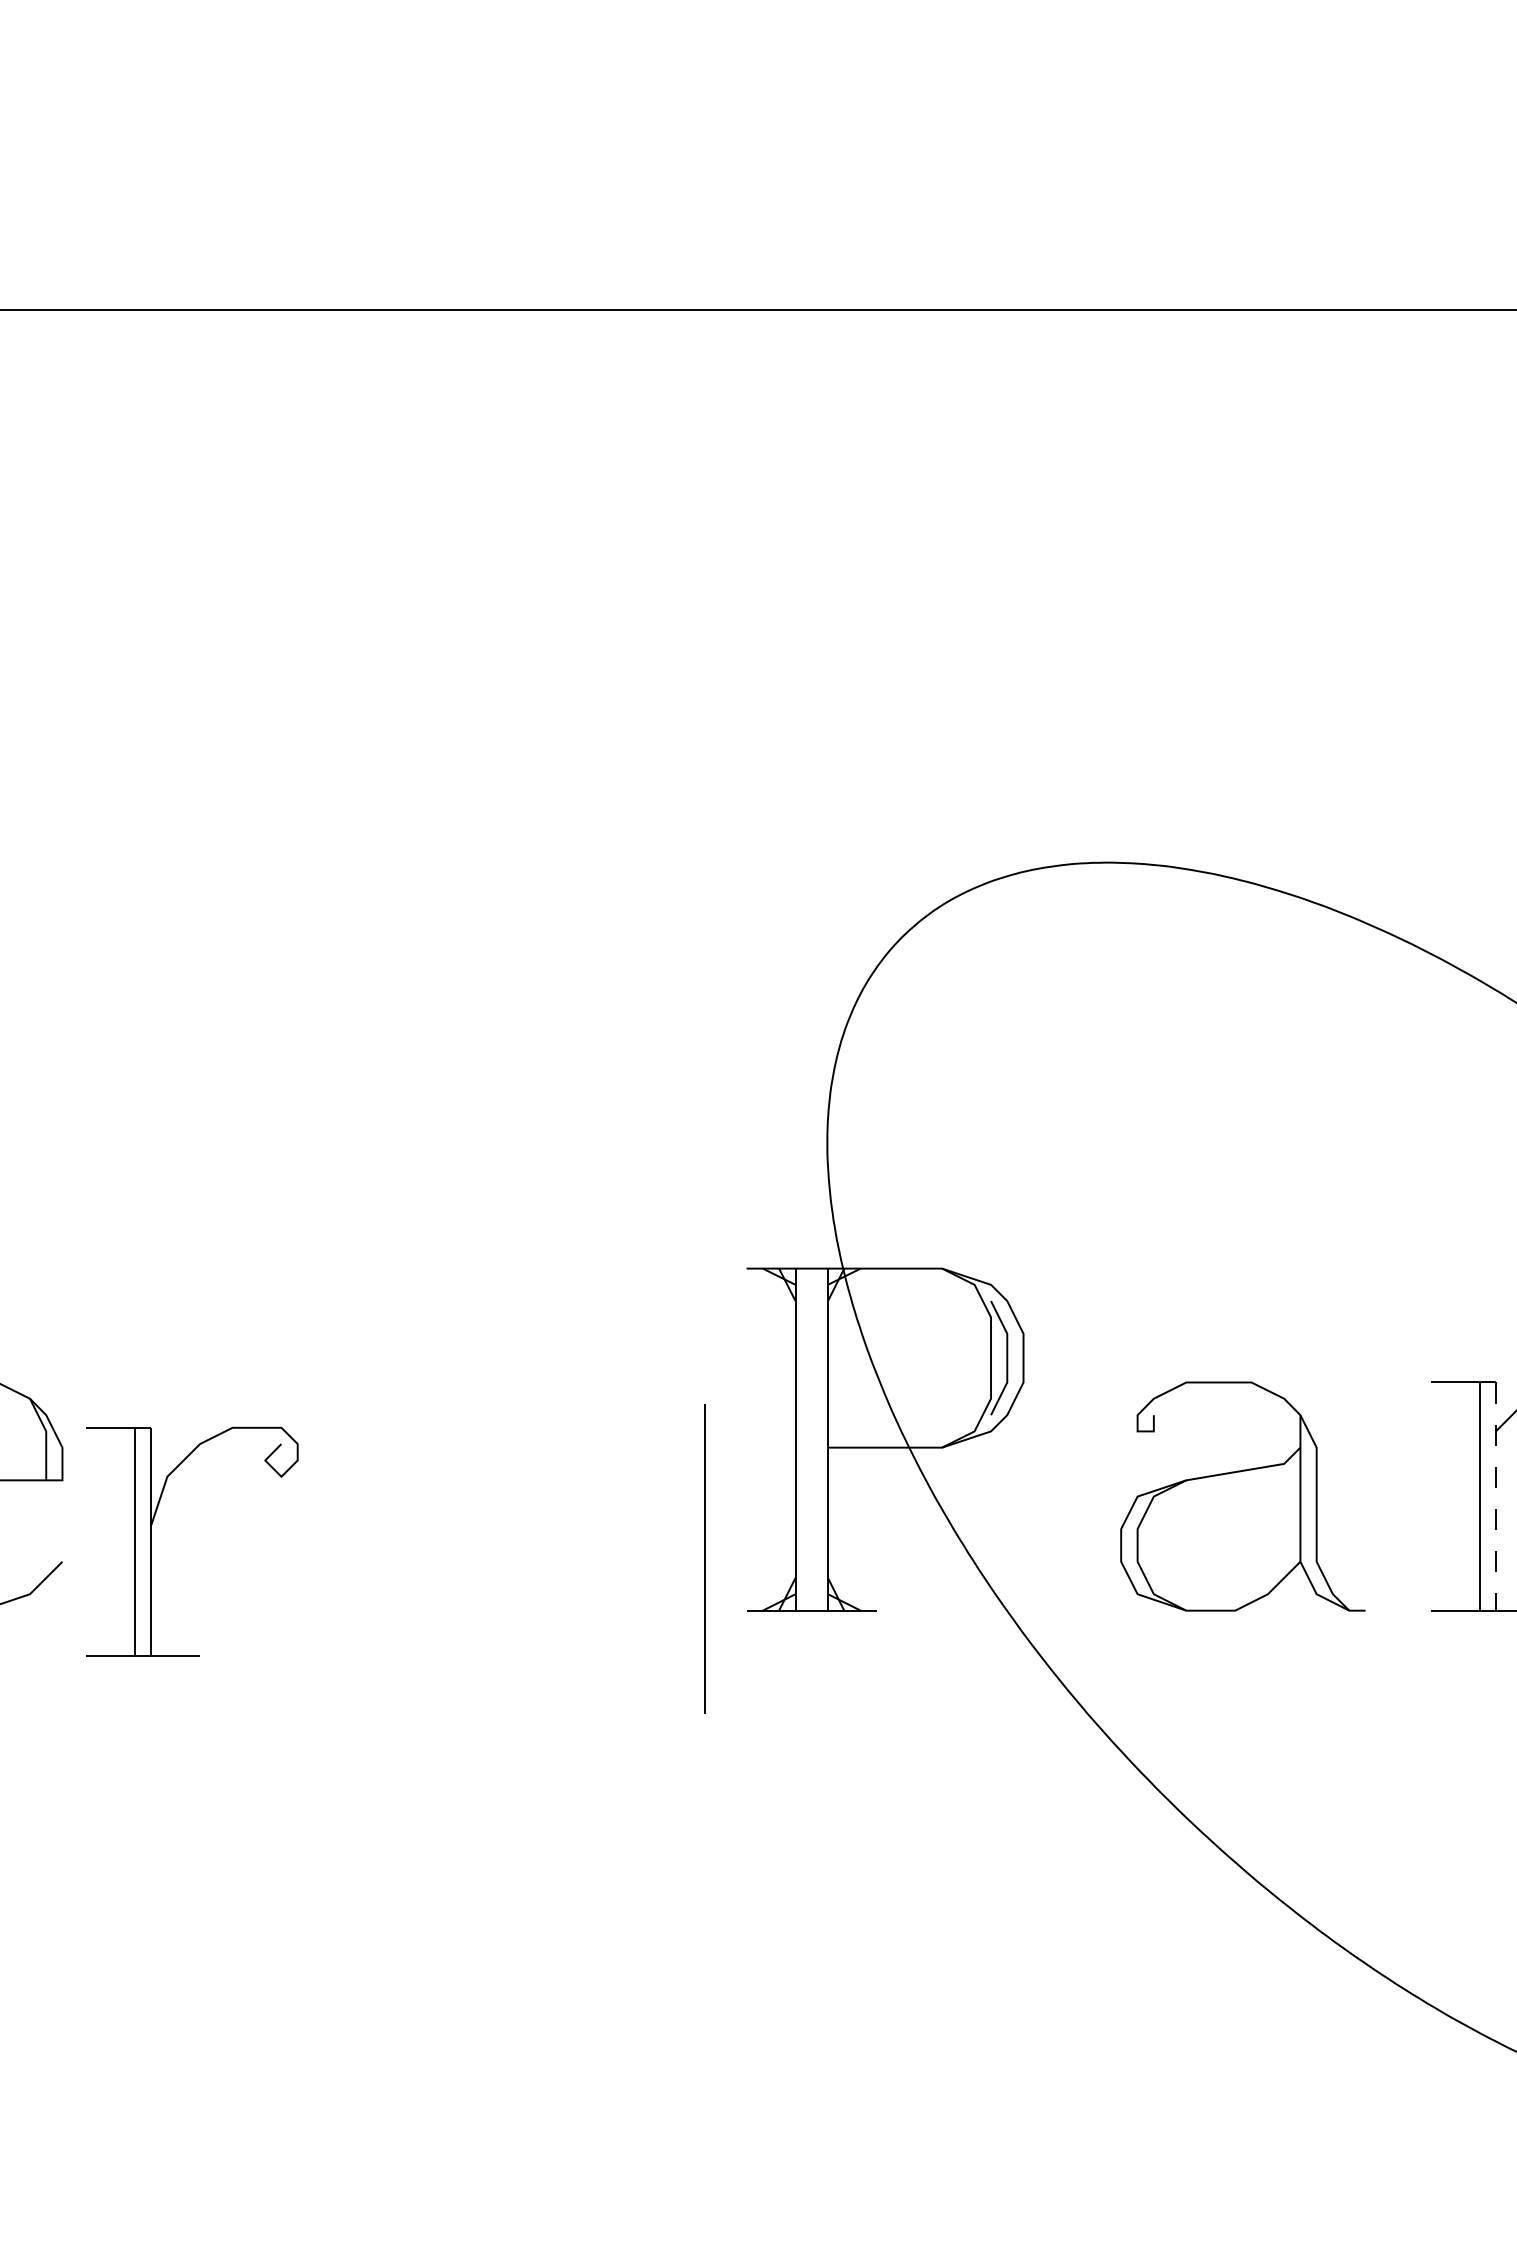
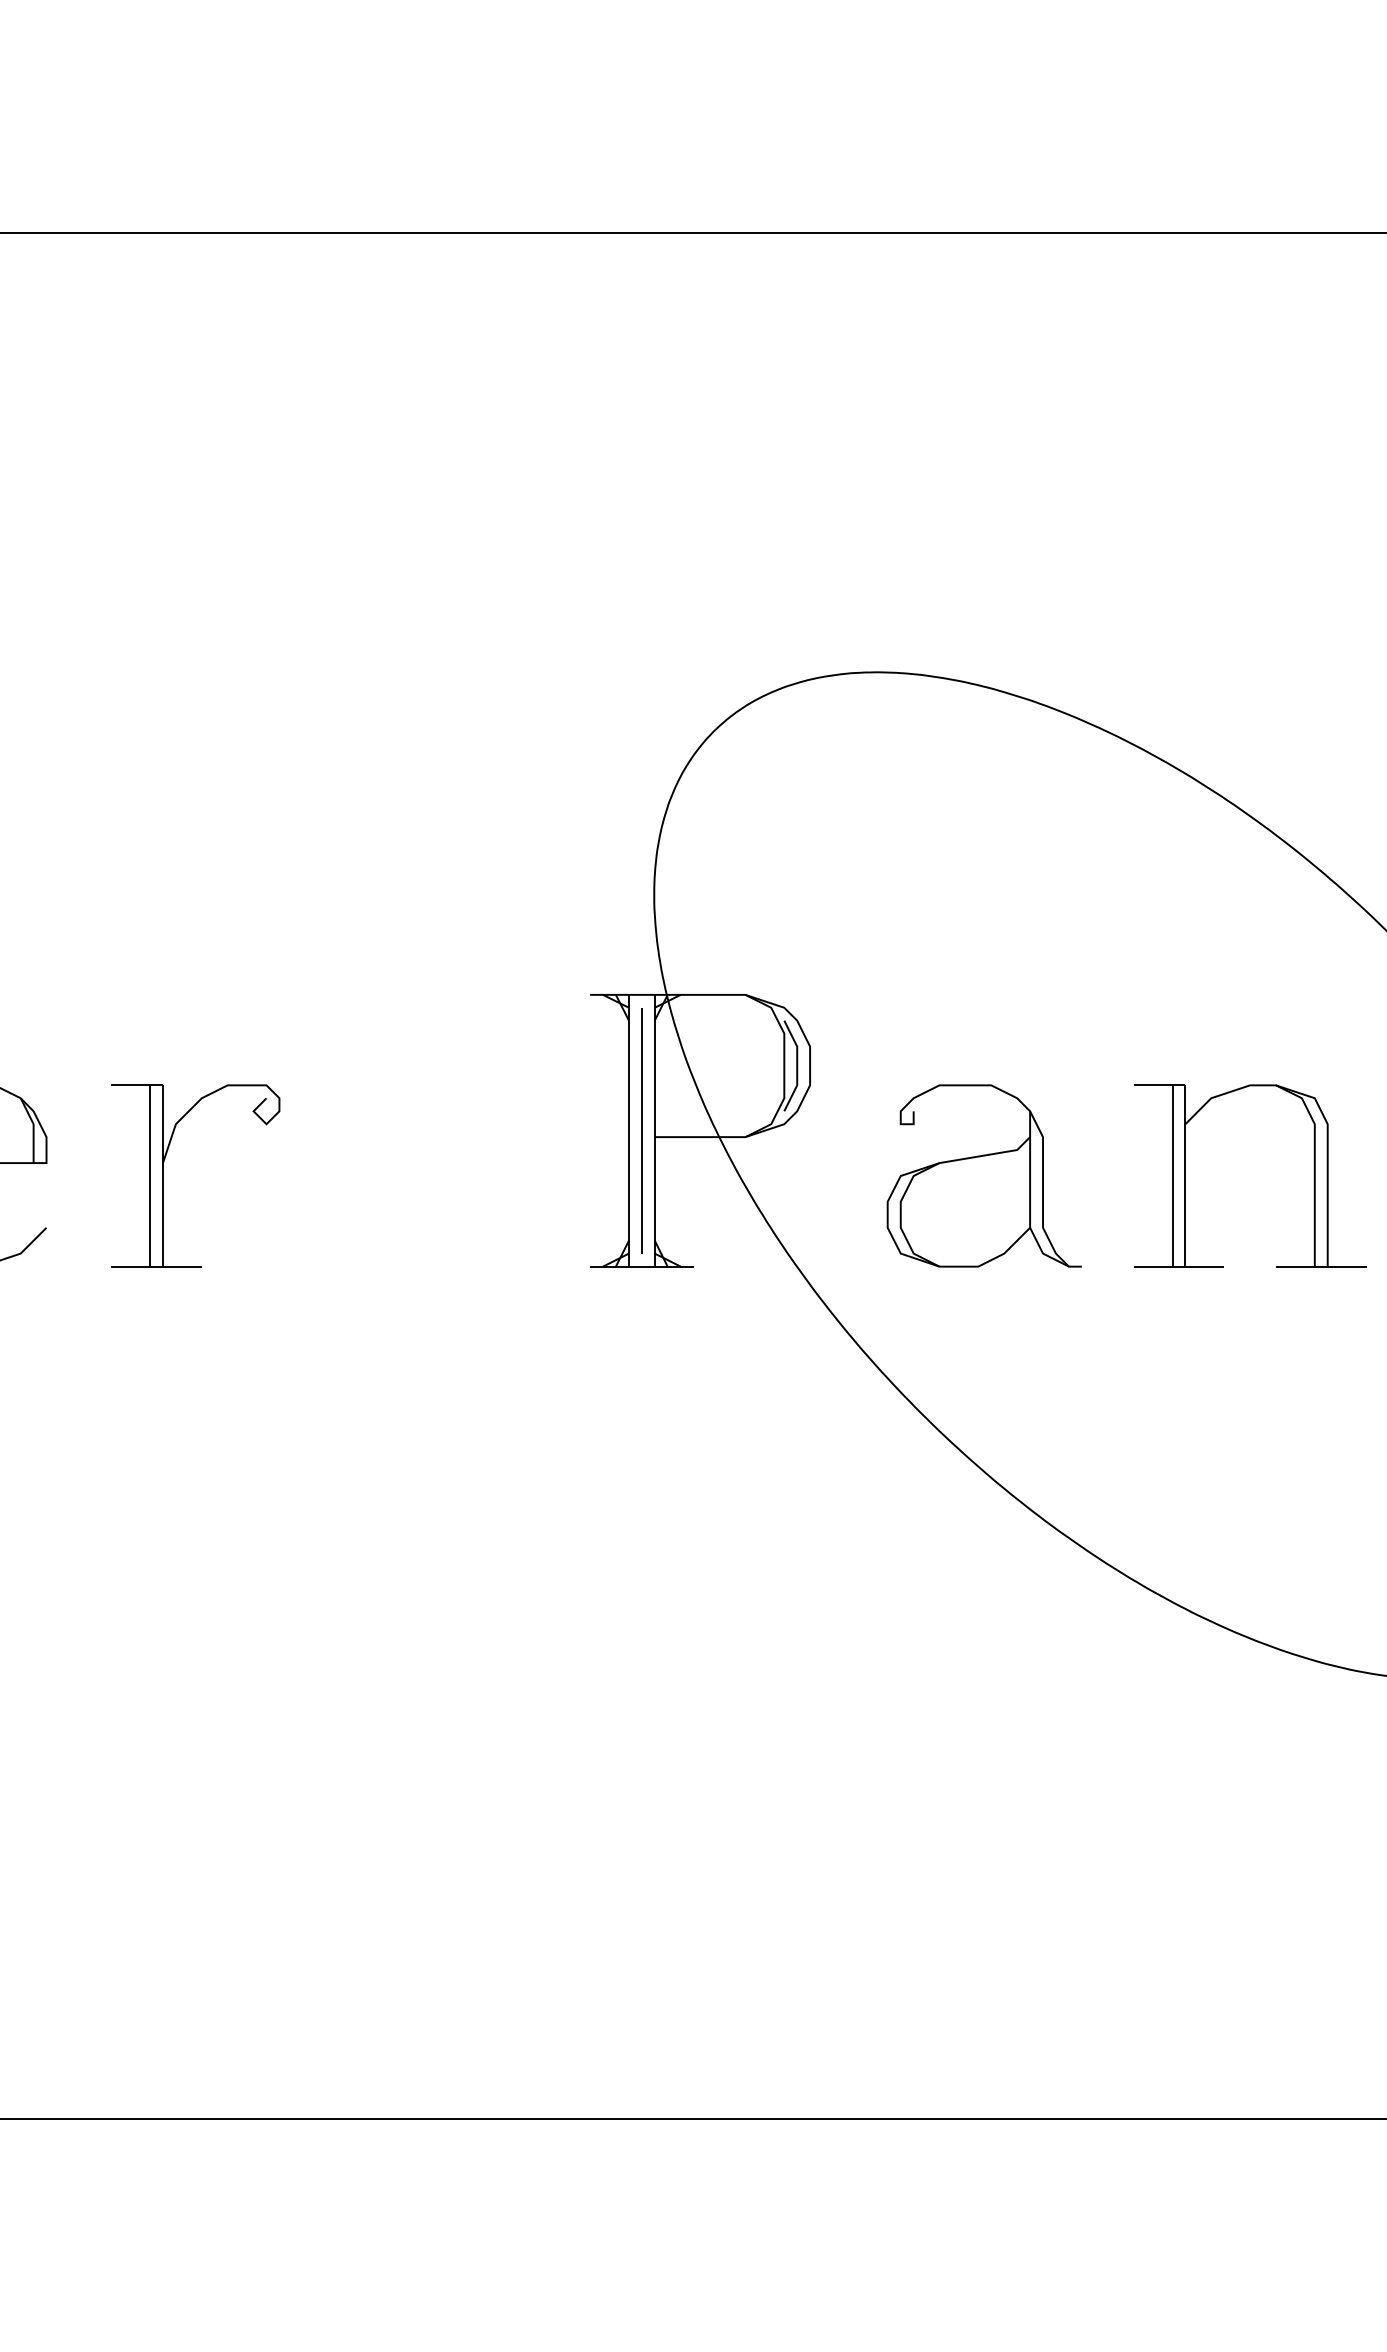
line: (1495, 1497) -> (1185, 1176), dashed -> solid
part: (151, 1541) -> (163, 1175), moved
line: (704, 1558) -> (641, 1130), moved

